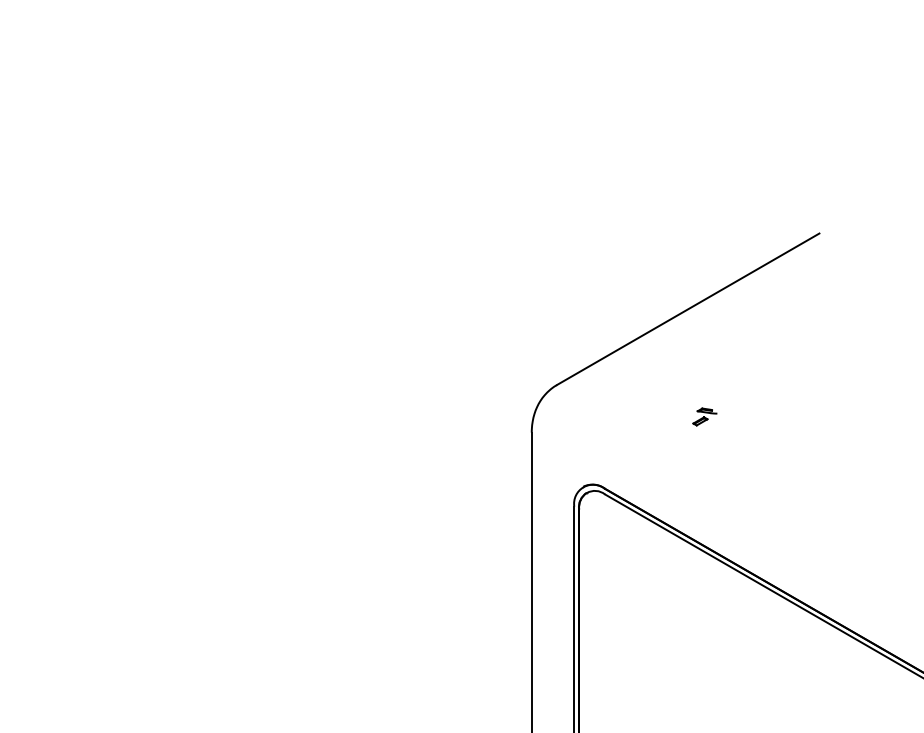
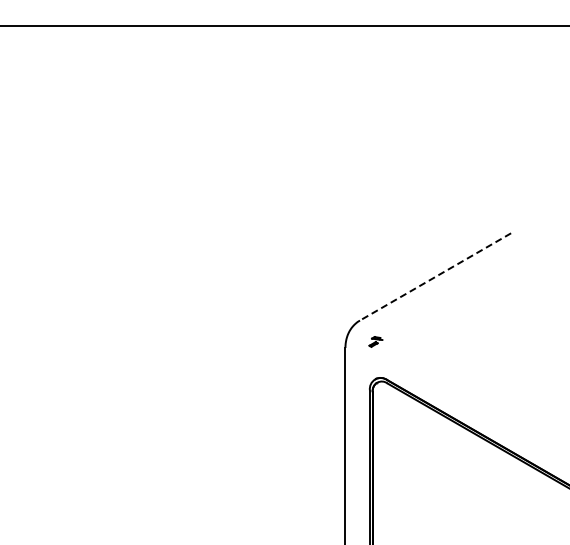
line: (688, 310) -> (435, 277), solid -> dashed
part: (703, 416) -> (375, 341), moved

